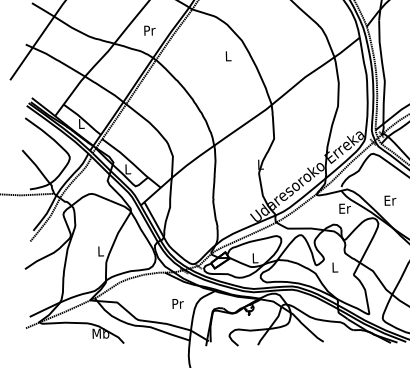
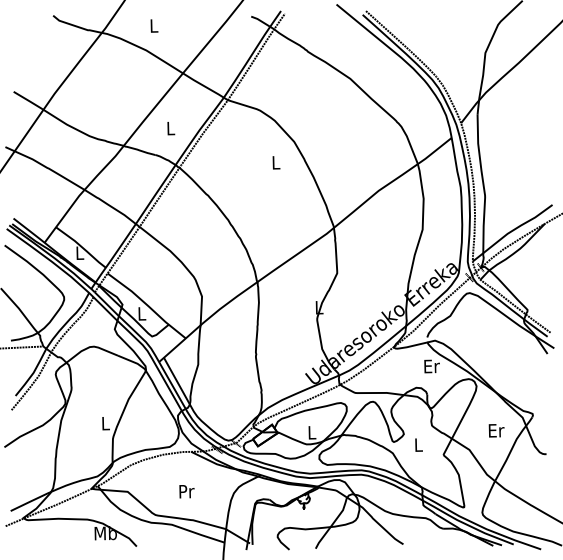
text: (149, 30) -> (170, 128), Pr -> L
text: (390, 200) -> (496, 430), moved
text: (177, 303) -> (186, 491), moved

